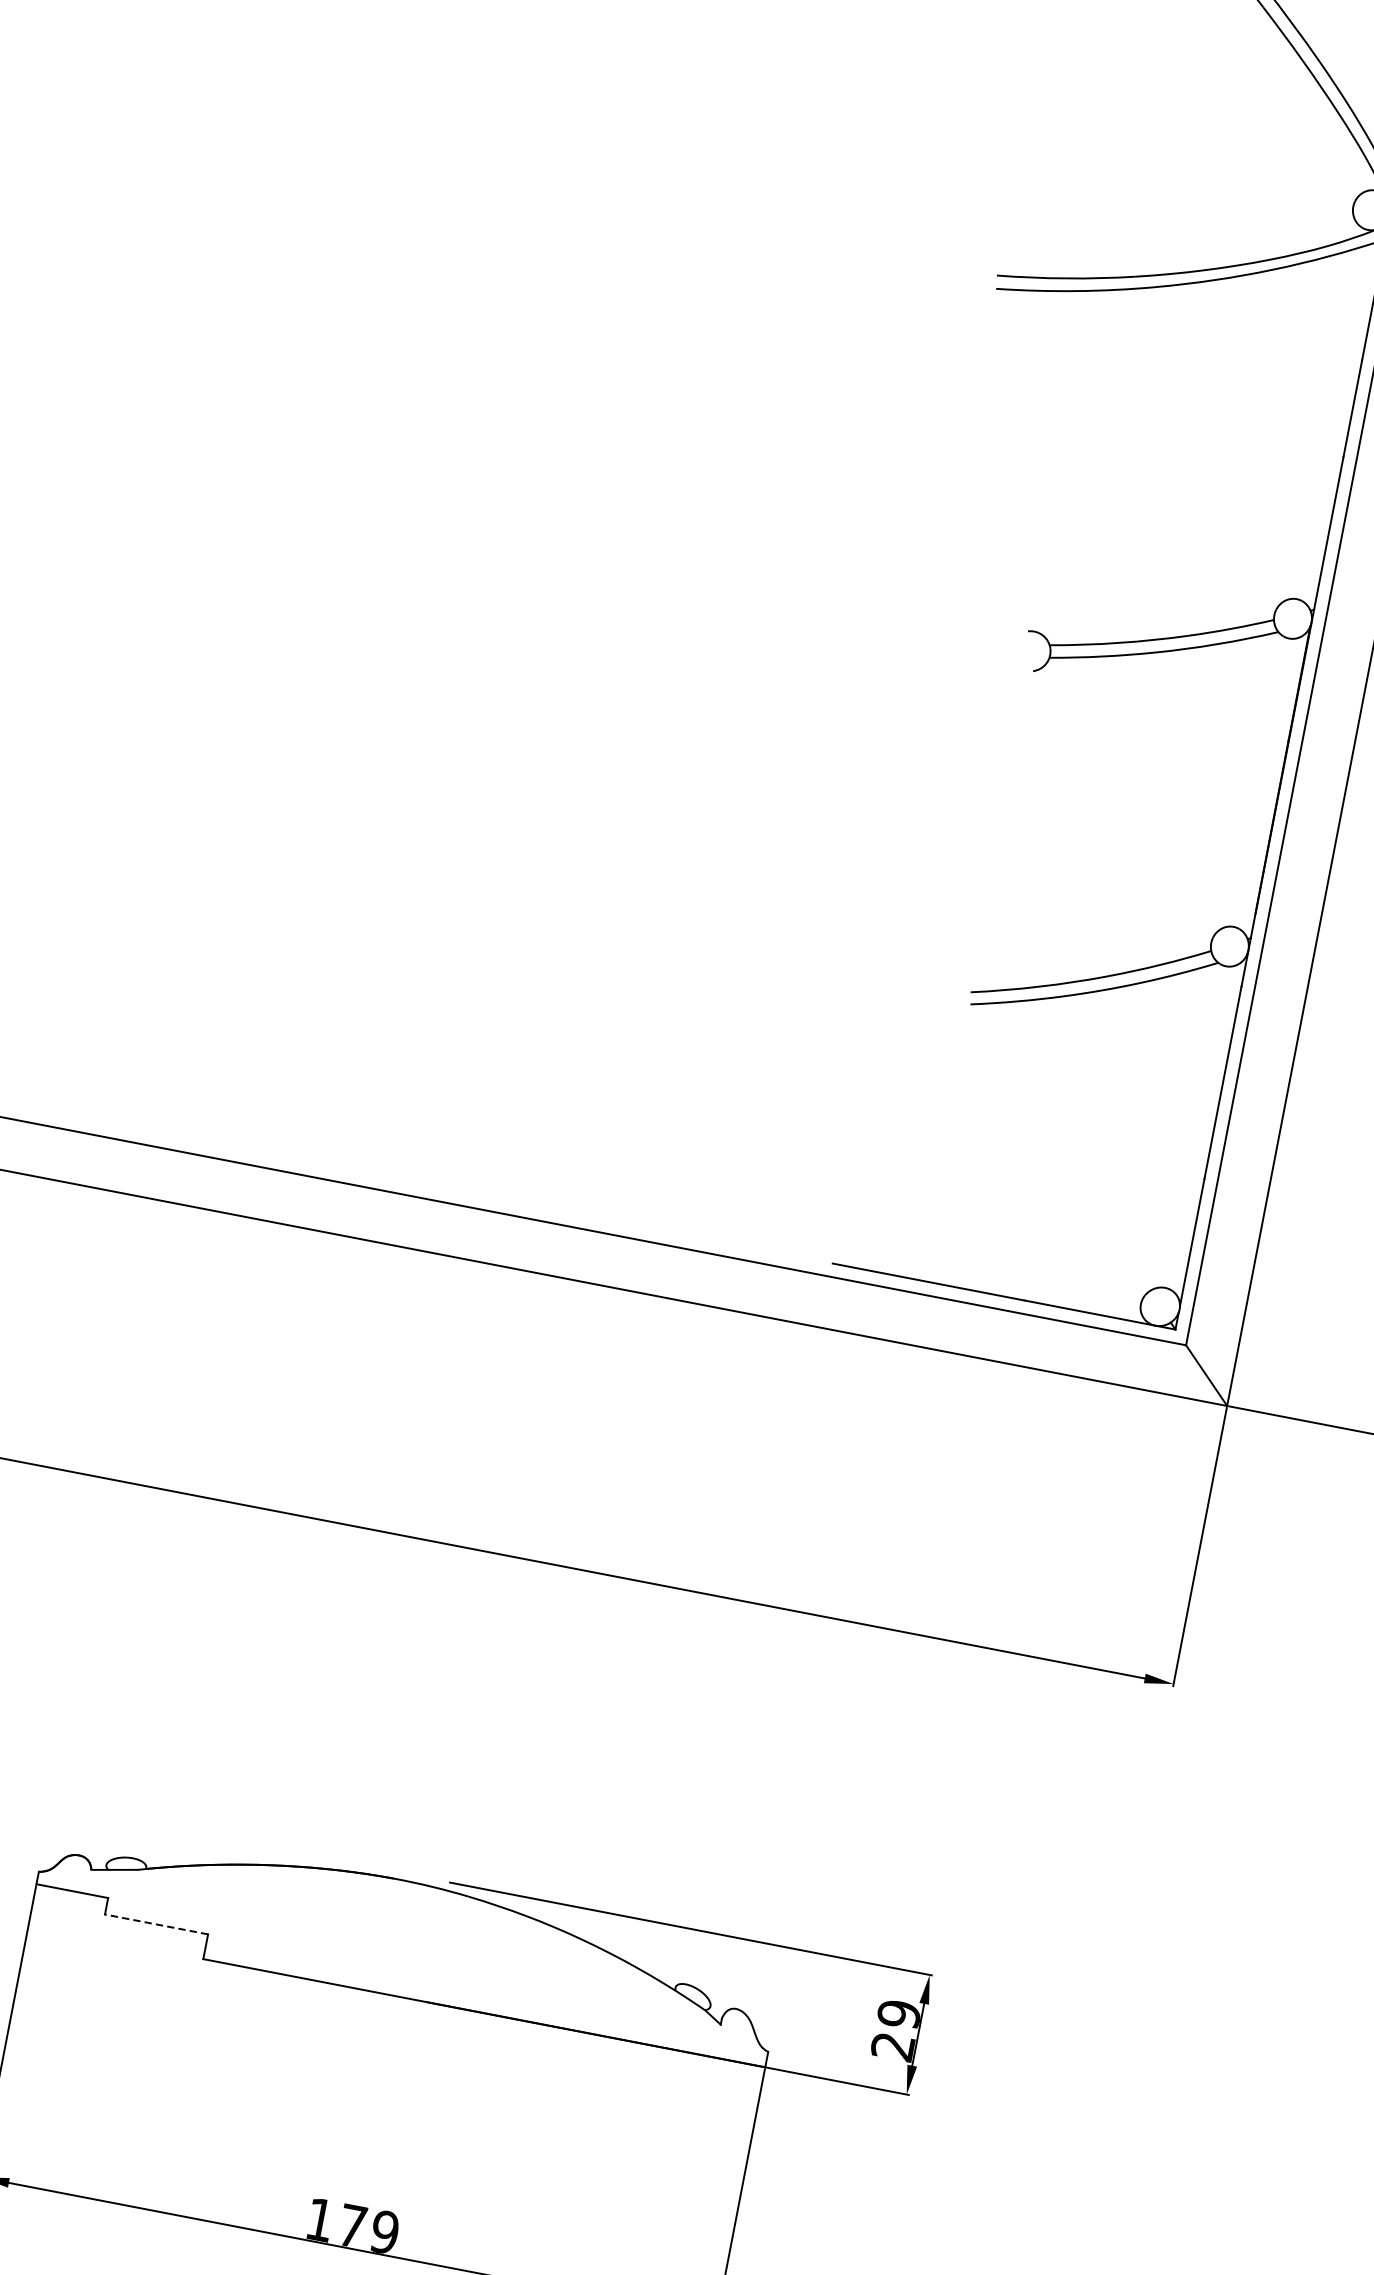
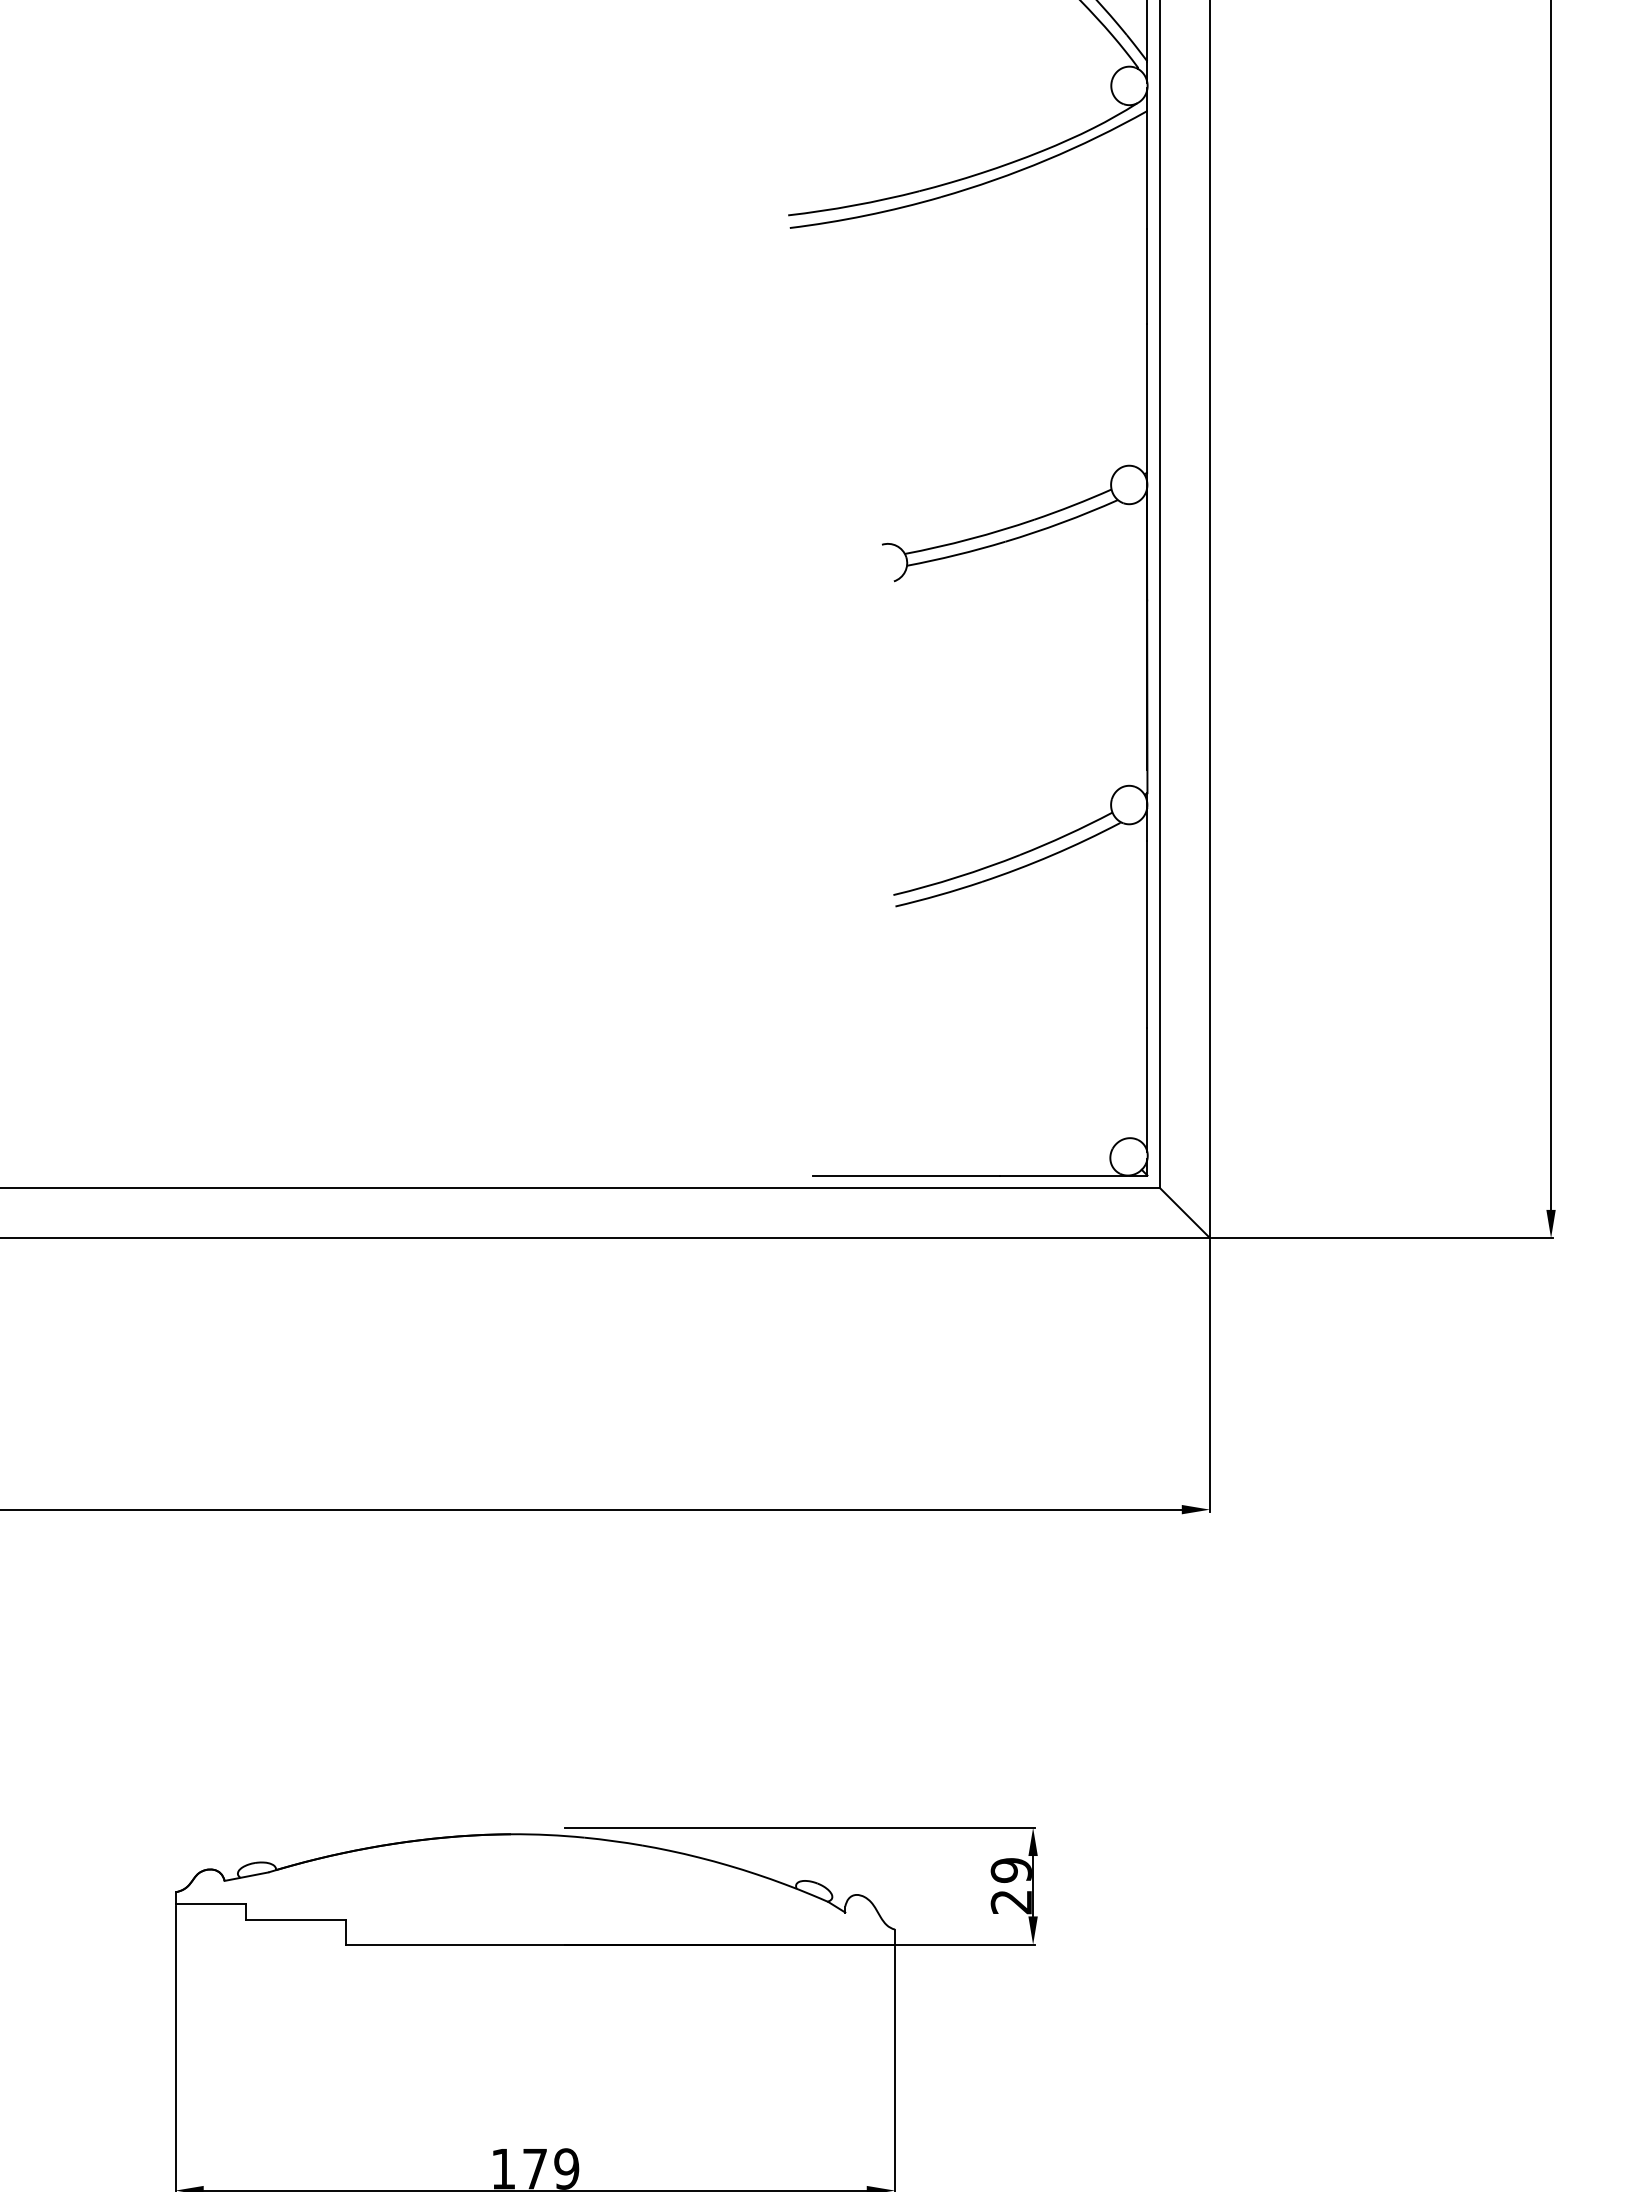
line: (156, 1924) -> (295, 1920), dashed -> solid

